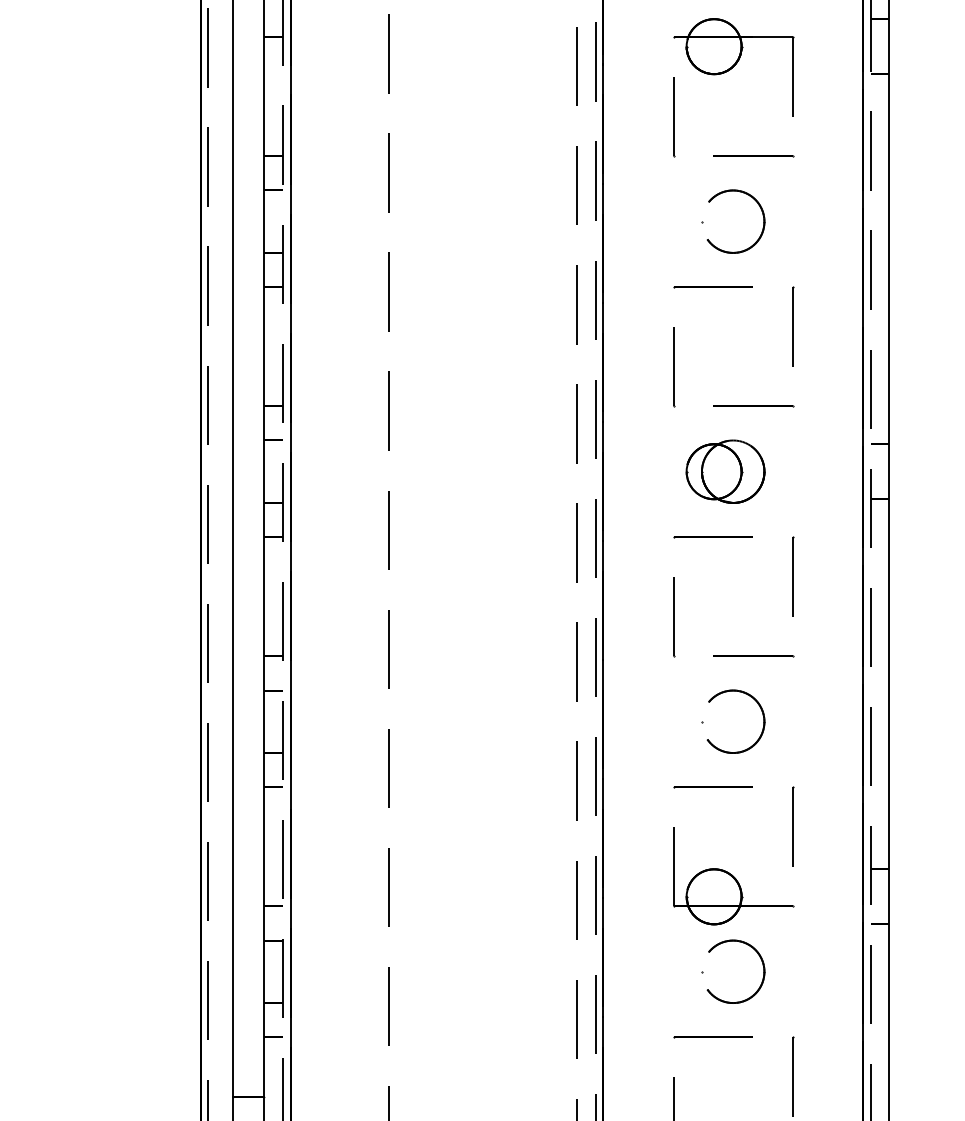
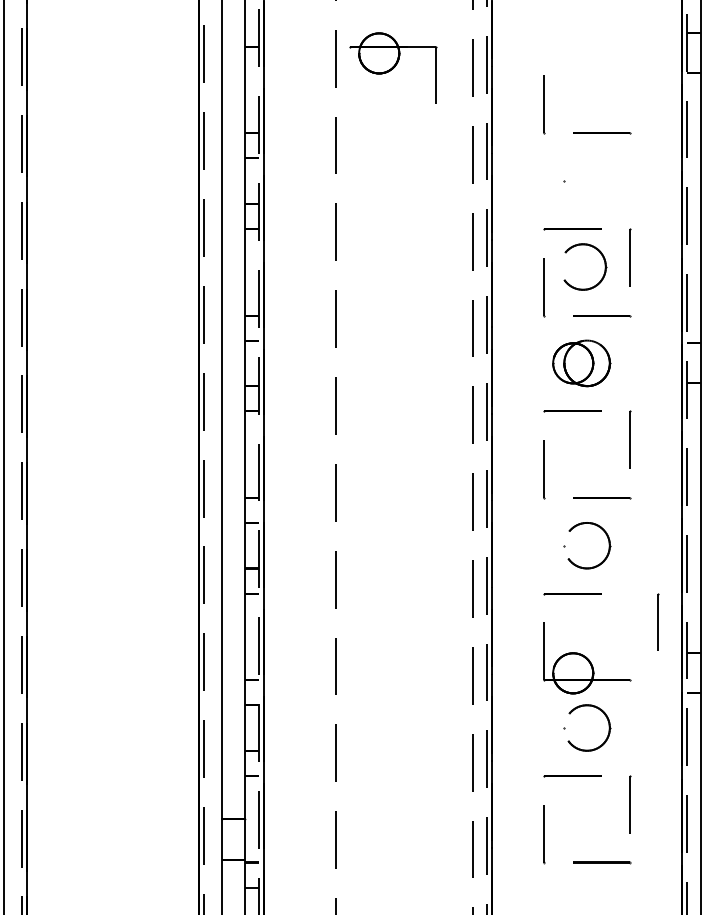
part: (733, 65) -> (393, 67), moved
part: (761, 212) -> (603, 260), moved
line: (792, 825) -> (658, 621), moved

